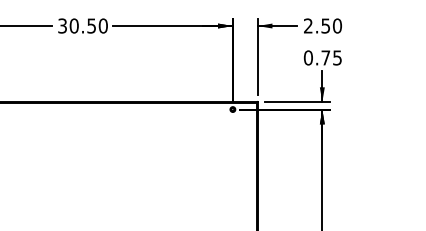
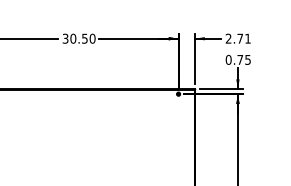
text: (330, 25) -> (243, 38), 2.50 -> 2.71

